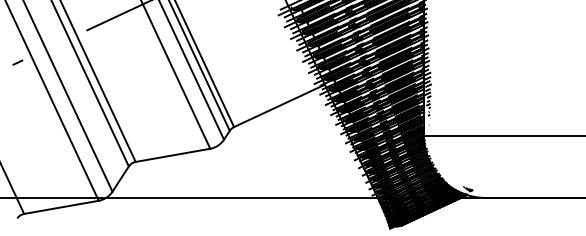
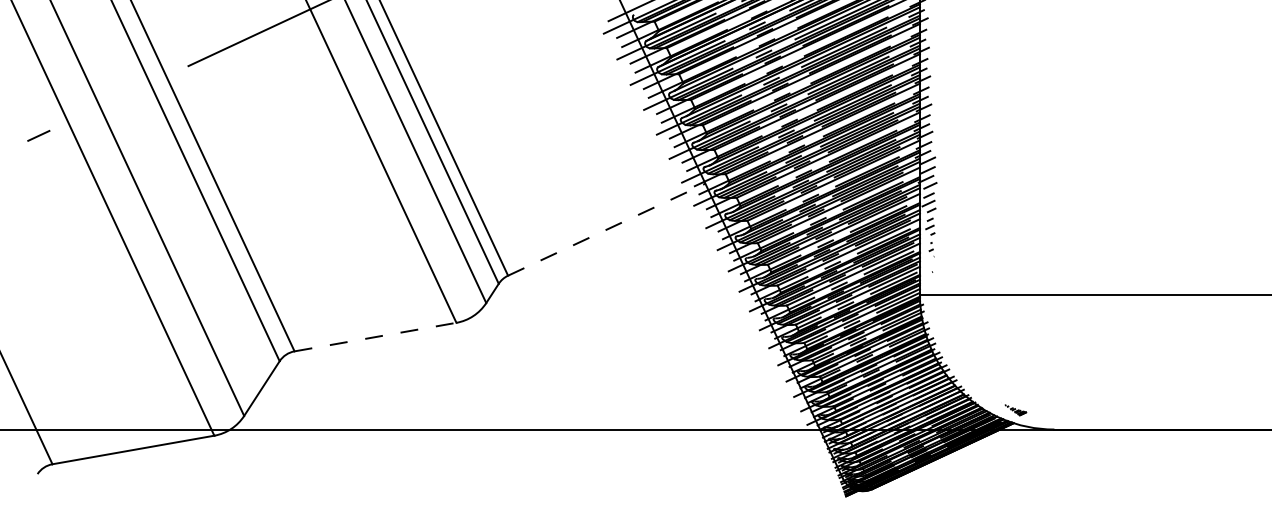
line: (279, 105) -> (606, 228), solid -> dashed
line: (172, 155) -> (374, 337), solid -> dashed

